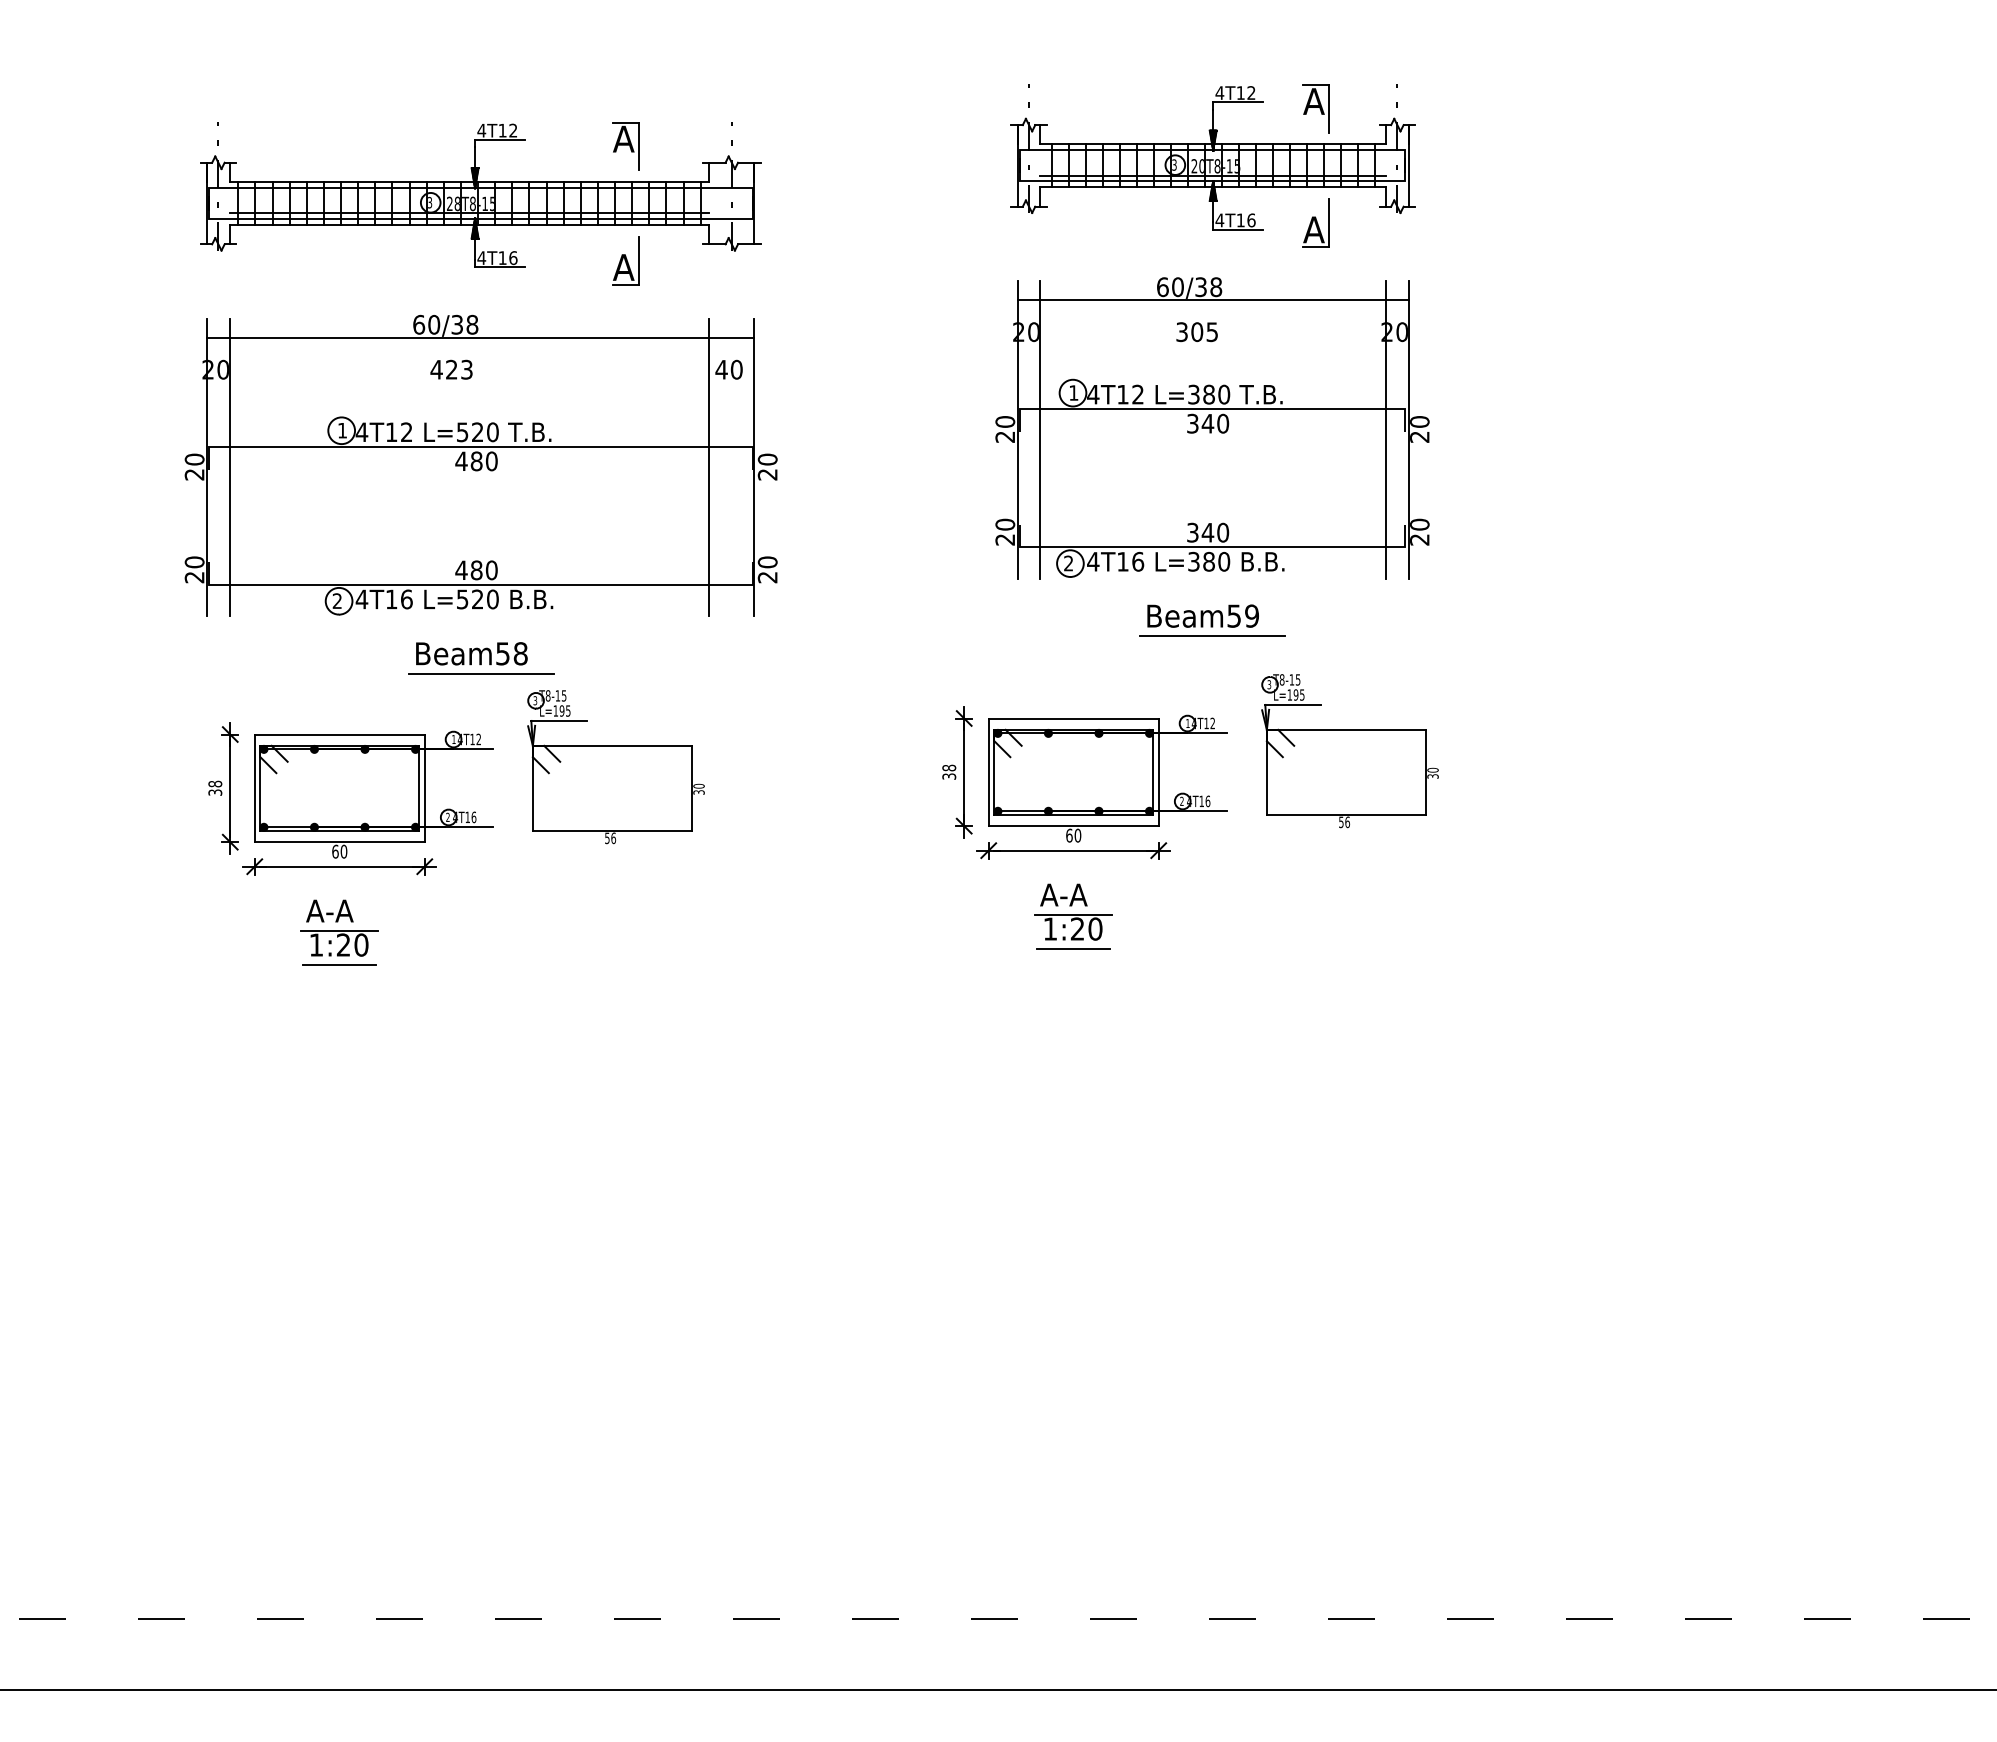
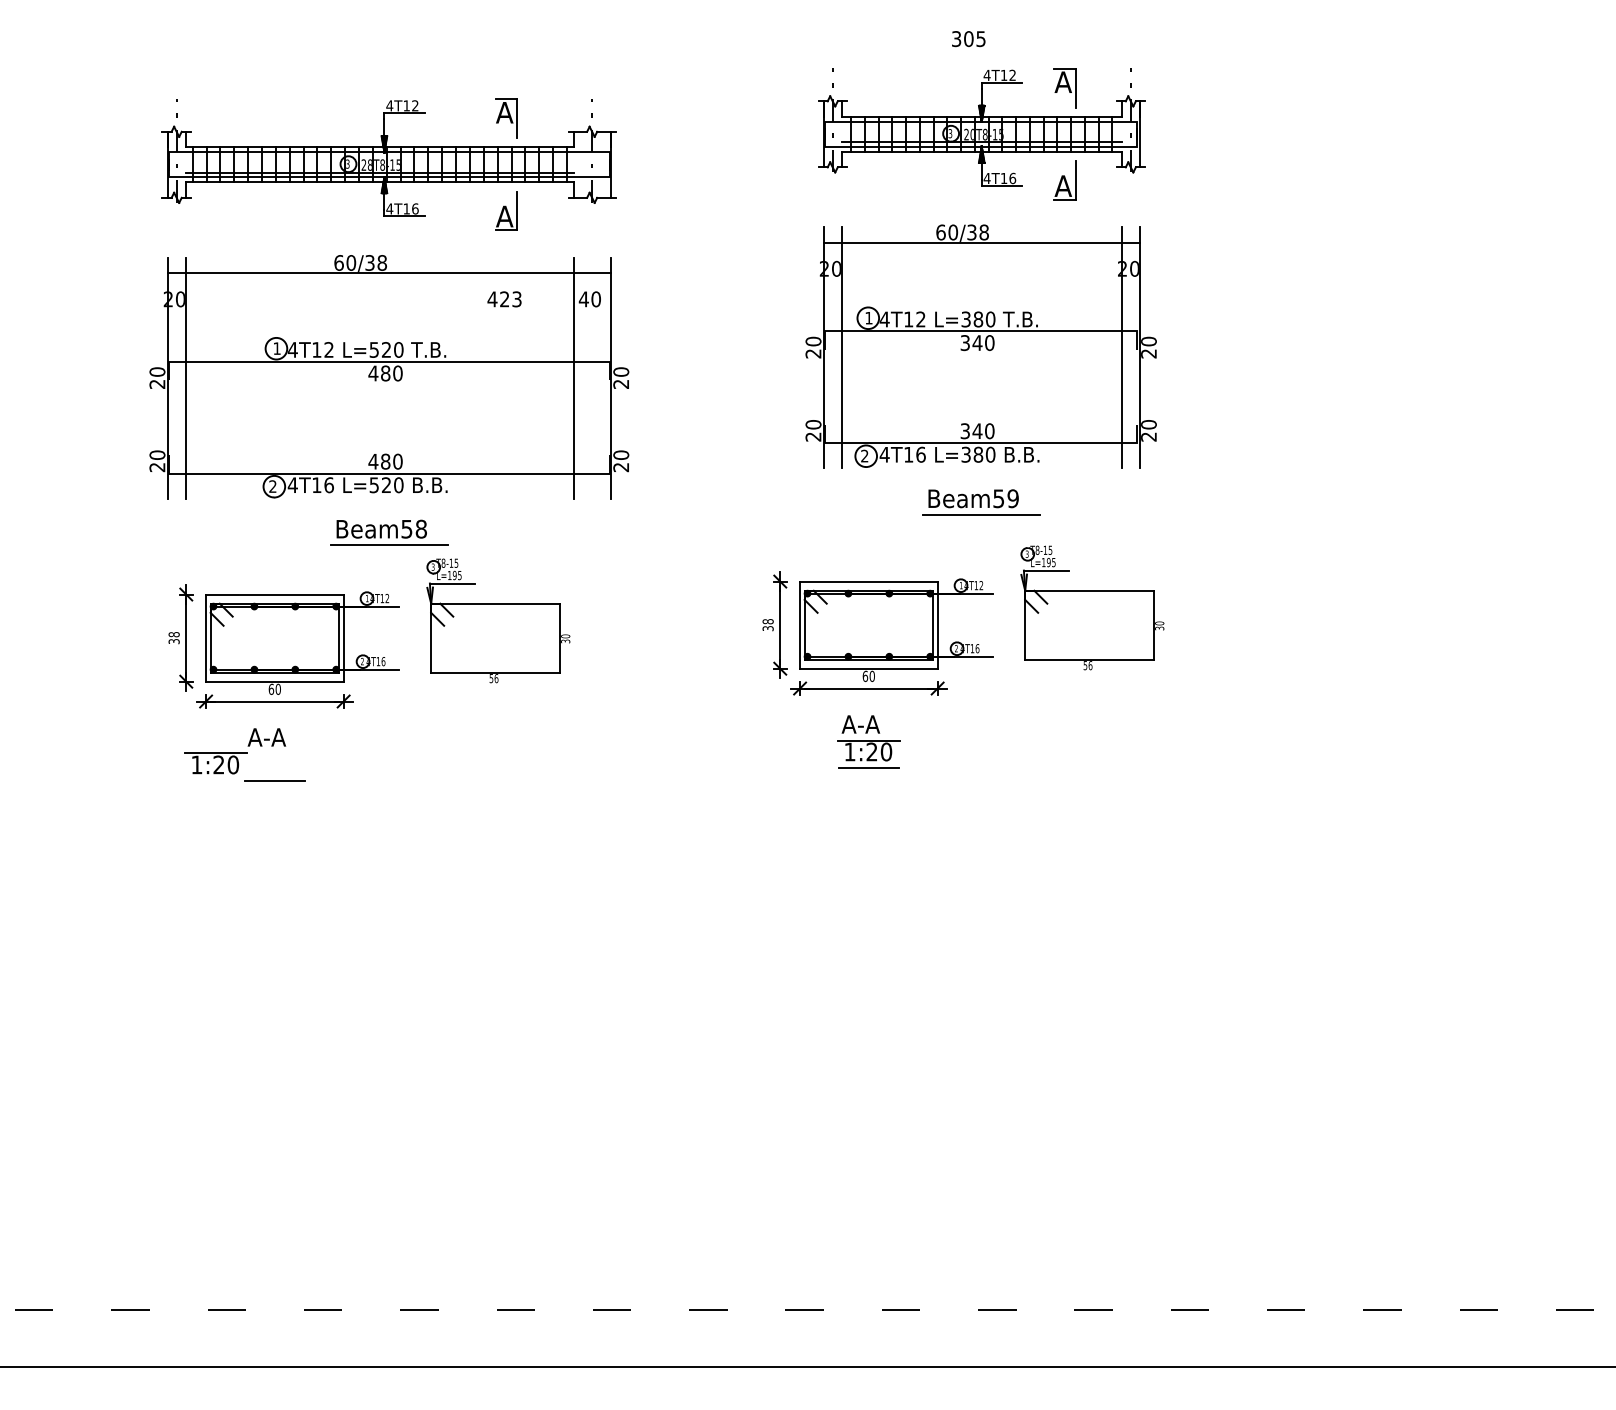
text: (1196, 332) -> (968, 39), moved
text: (451, 369) -> (504, 299), moved
part: (339, 943) -> (215, 763), moved

